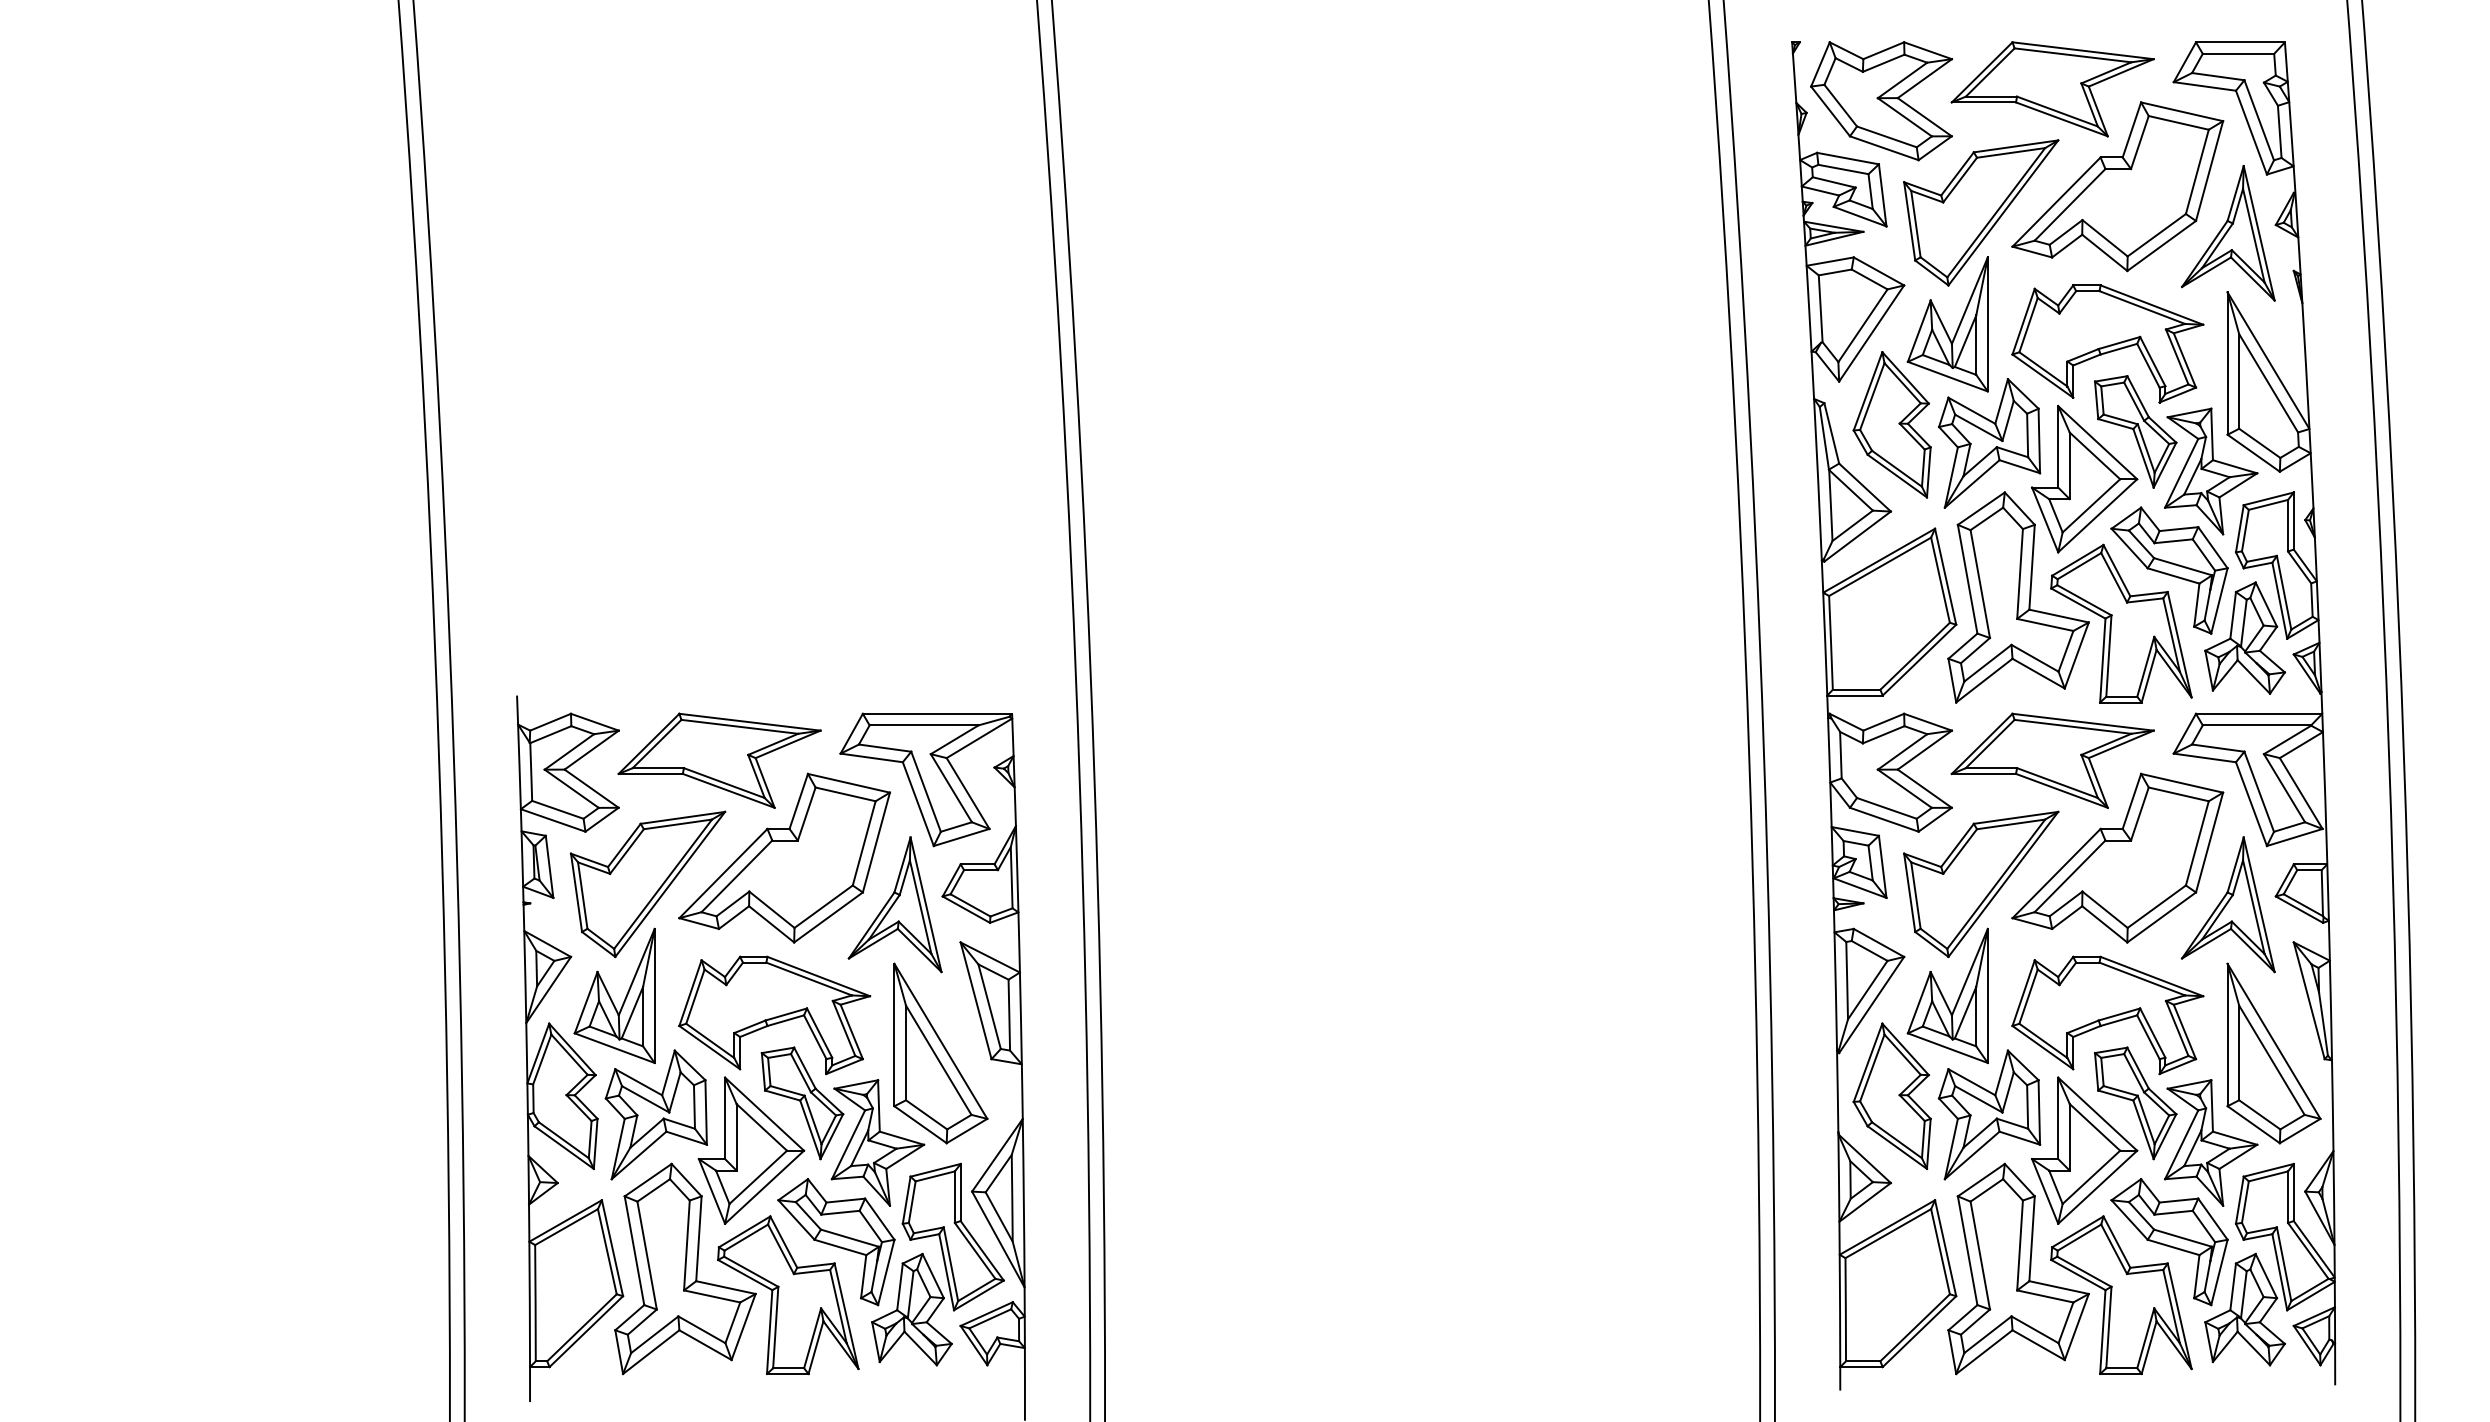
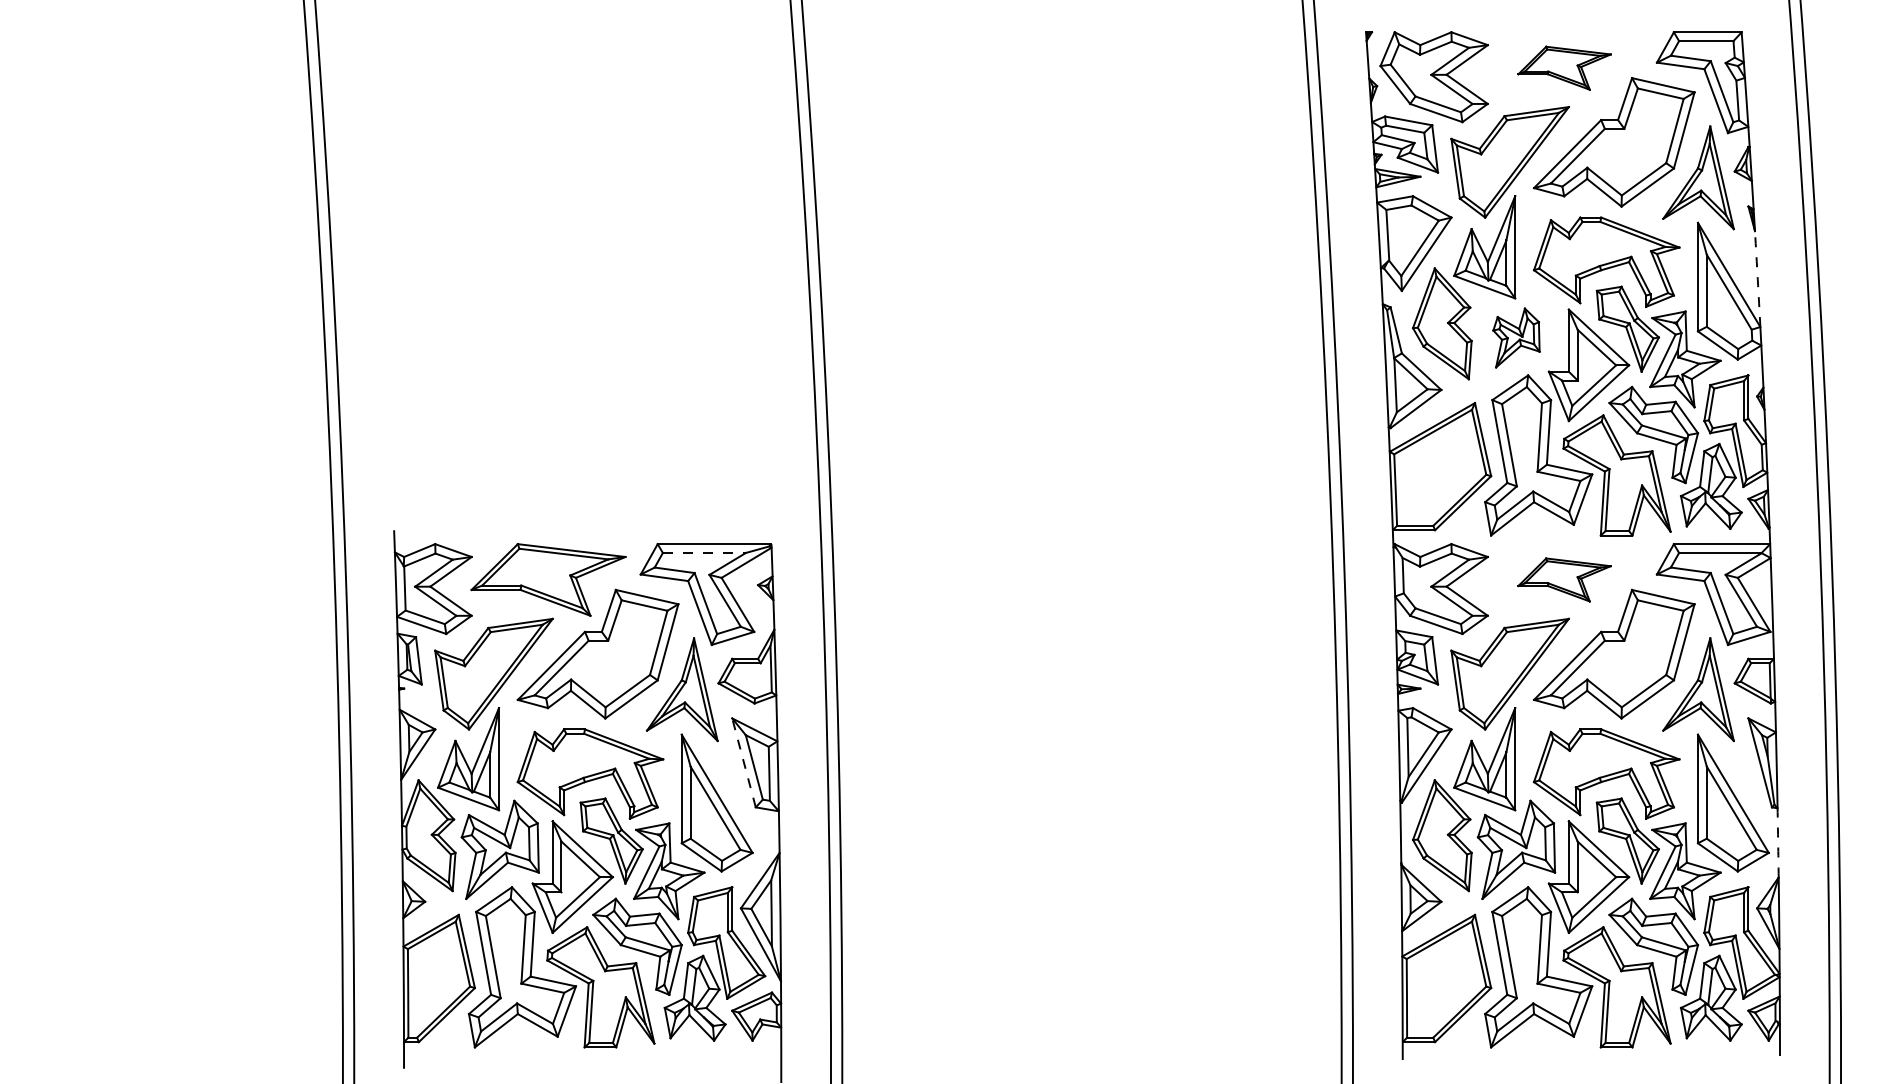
part: (2052, 89) -> (1564, 68), size x0.6
arc: (2305, 366) -> (1757, 279), solid -> dashed
part: (1989, 442) -> (1516, 337), size x0.6
line: (924, 724) -> (704, 552), solid -> dashed
part: (2052, 760) -> (1564, 579), size x0.6
line: (976, 1000) -> (744, 762), solid -> dashed
arc: (2333, 1105) -> (1778, 842), solid -> dashed

